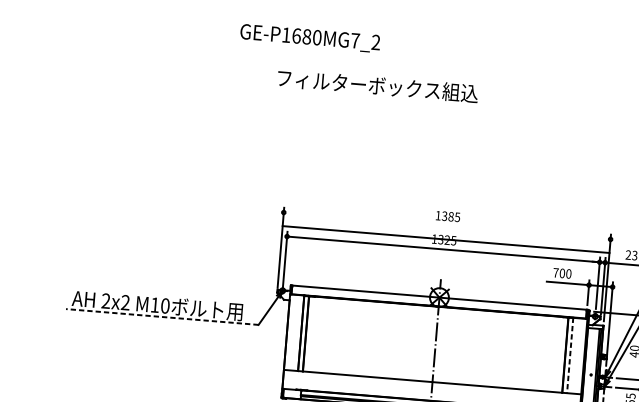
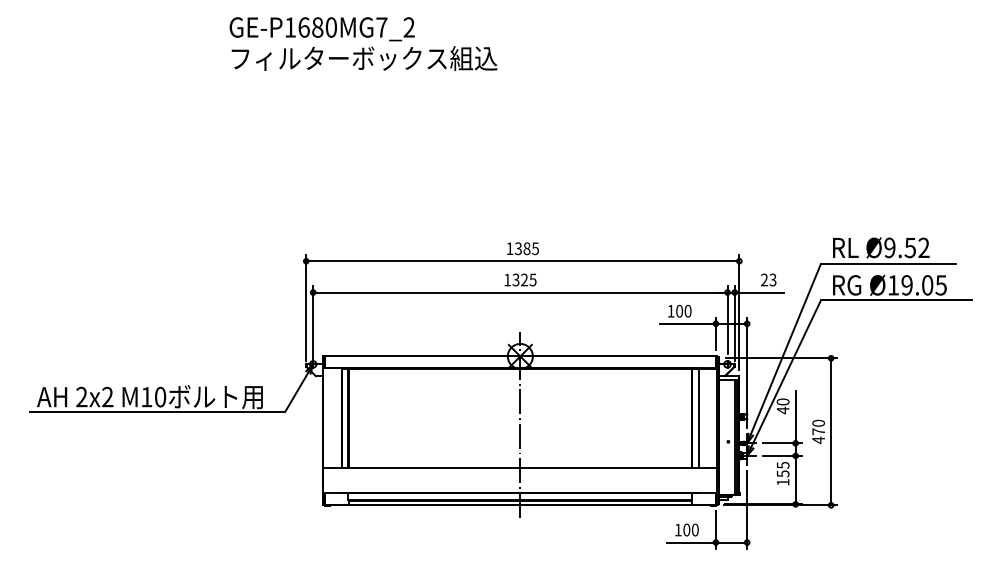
text: (377, 86) -> (364, 58), moved
line: (445, 239) -> (522, 261), moved
text: (555, 273) -> (670, 311), 700 -> 100
line: (162, 316) -> (157, 411), dashed -> solid
line: (570, 355) -> (698, 418), dashed -> solid

